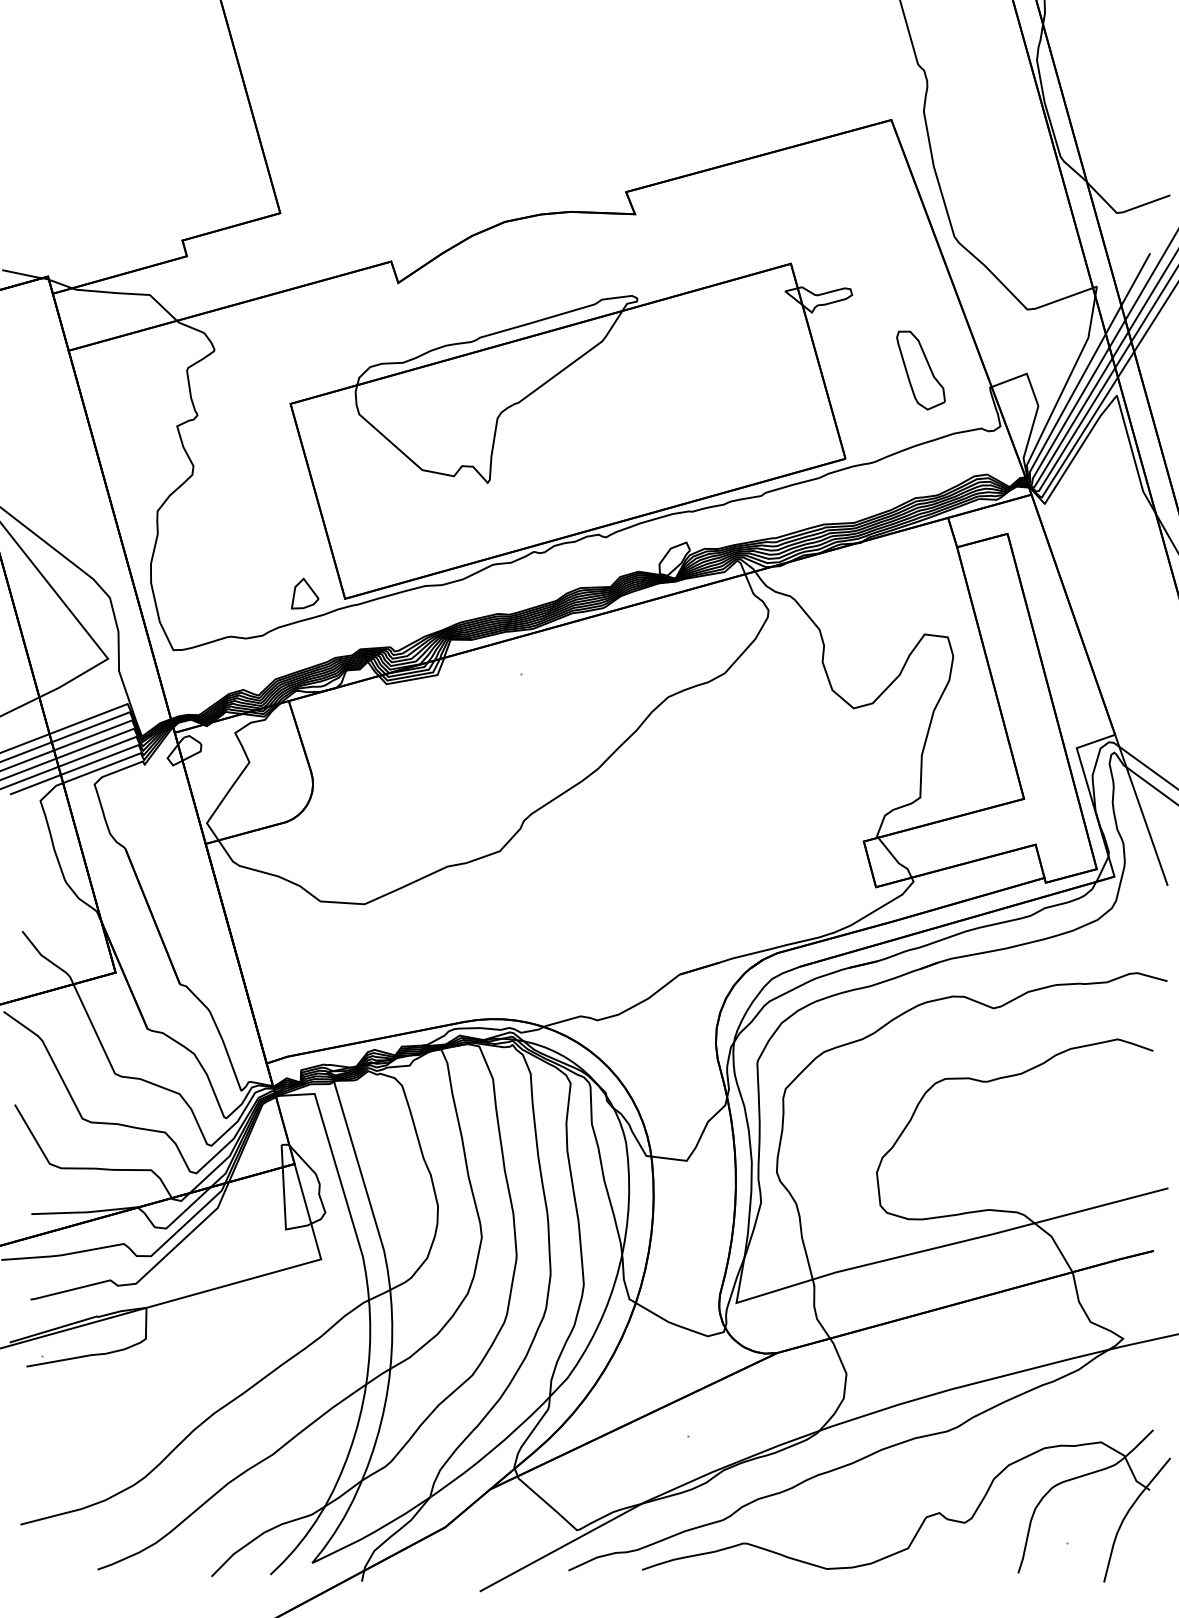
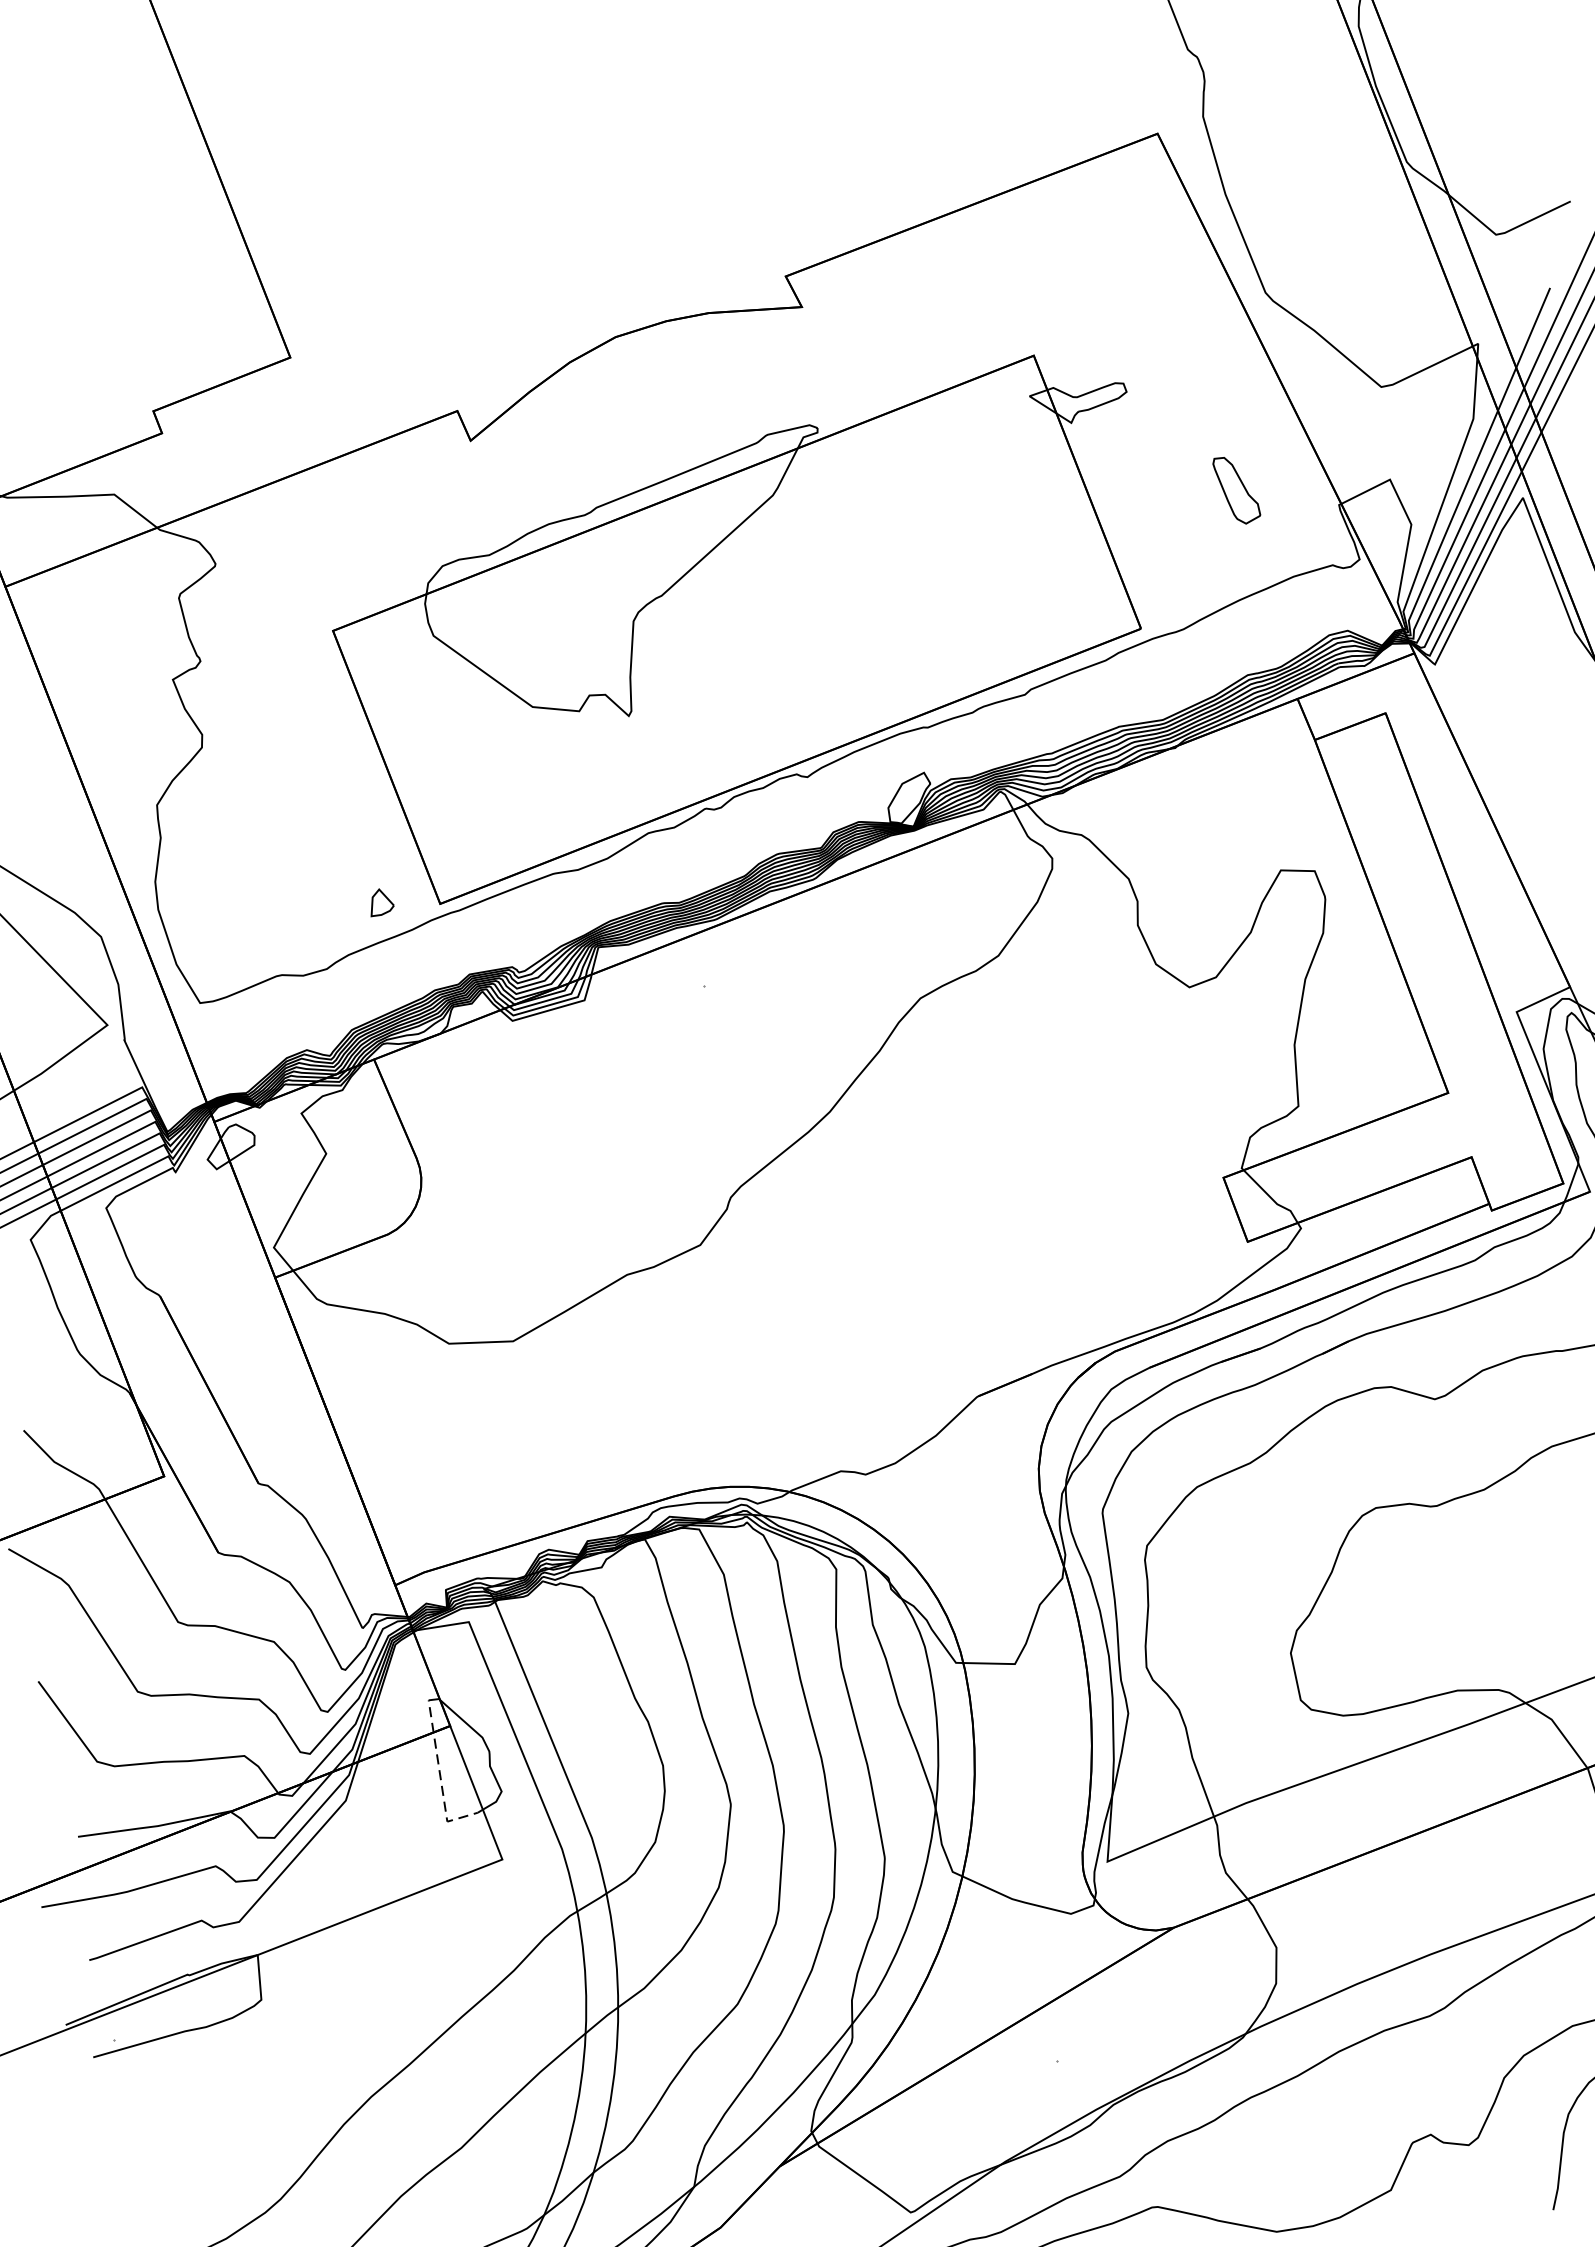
part: (920, 370) -> (1236, 490), size x0.6
part: (304, 593) -> (380, 902), size x0.6
line: (284, 1201) -> (441, 1781), solid -> dashed

